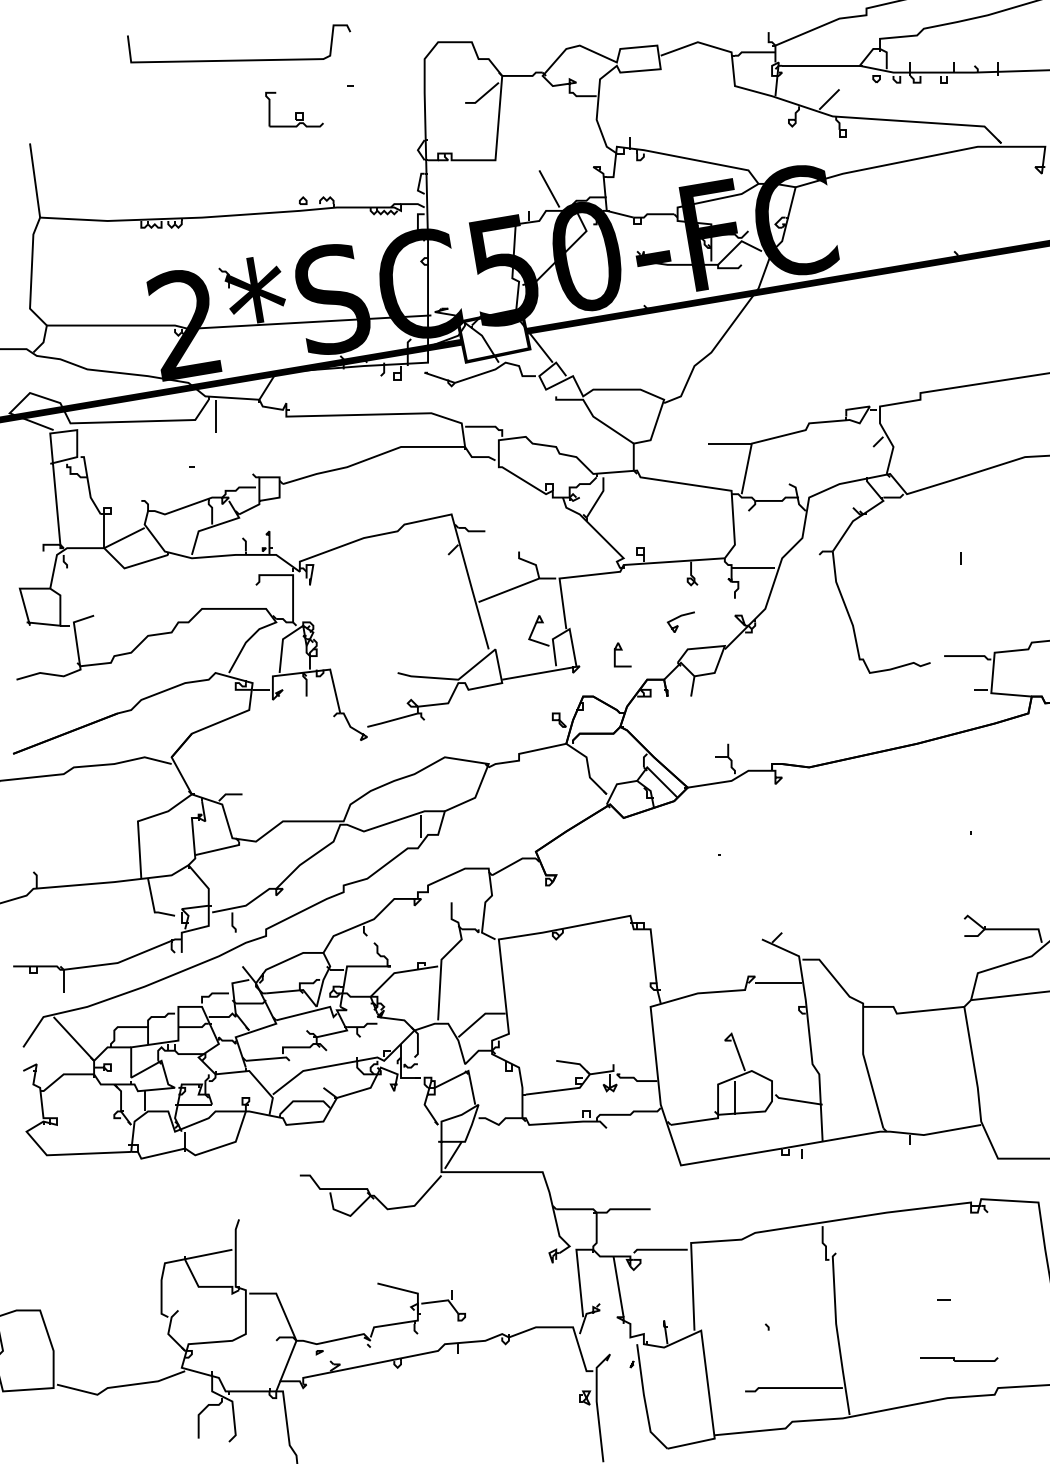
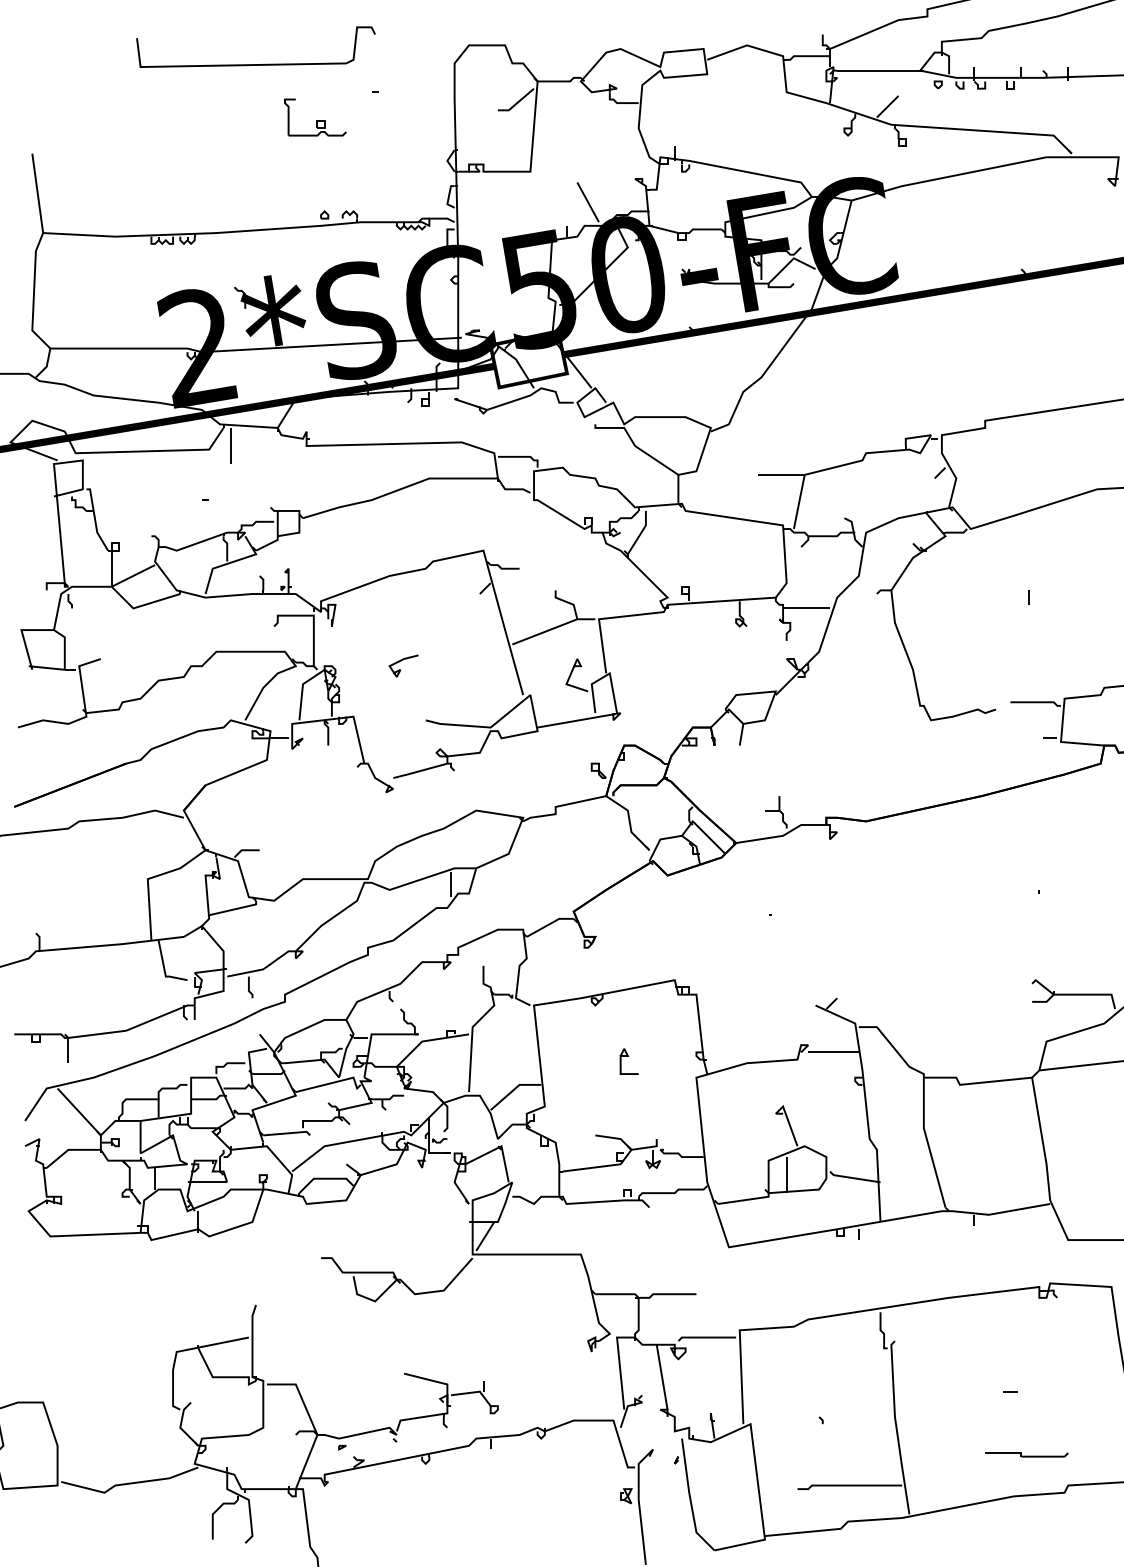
curve: (678, 618) -> (400, 662), moved
curve: (622, 650) -> (628, 1056), moved

